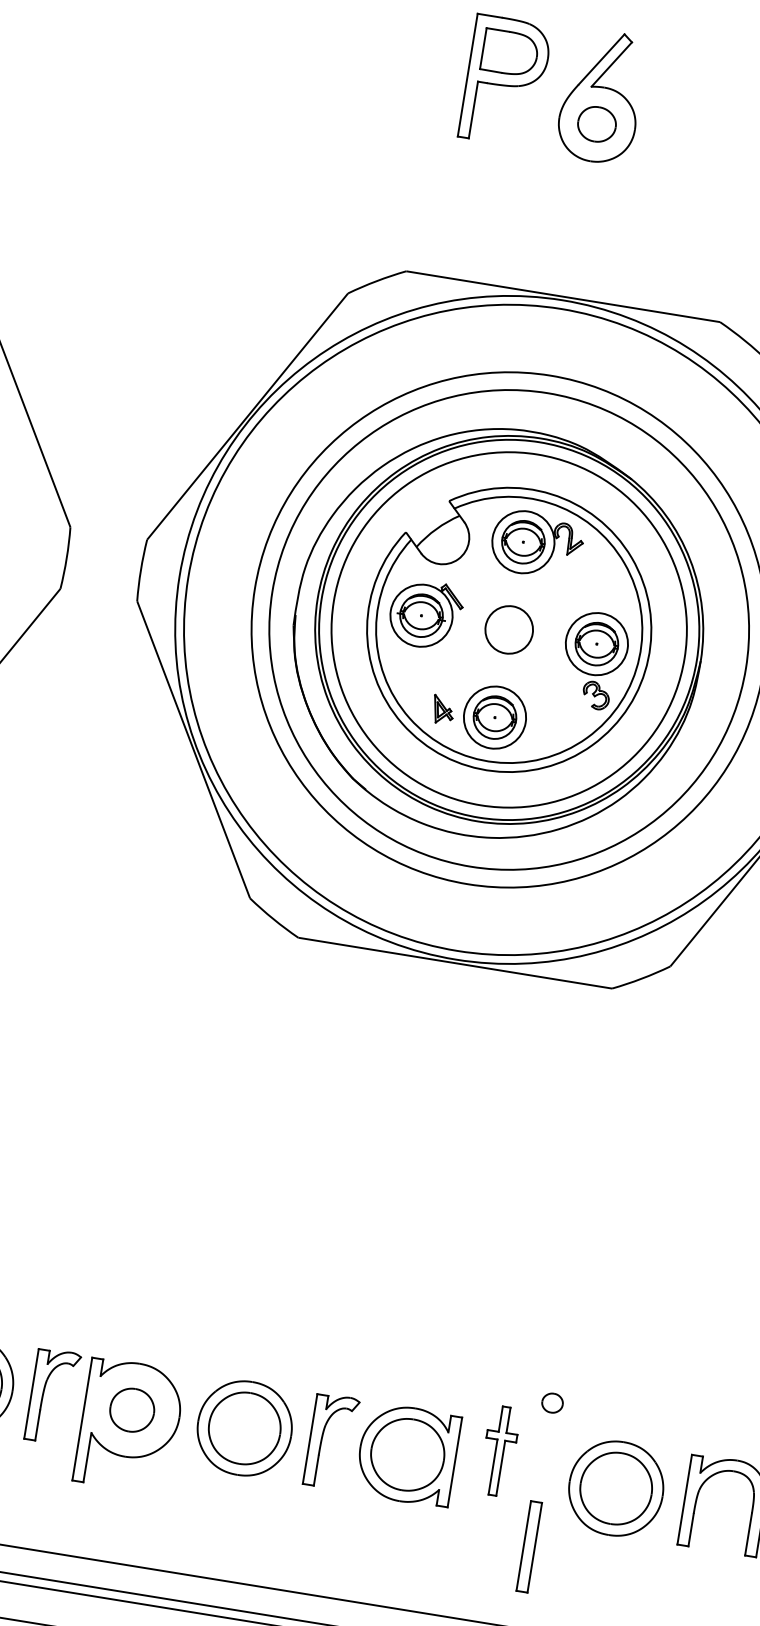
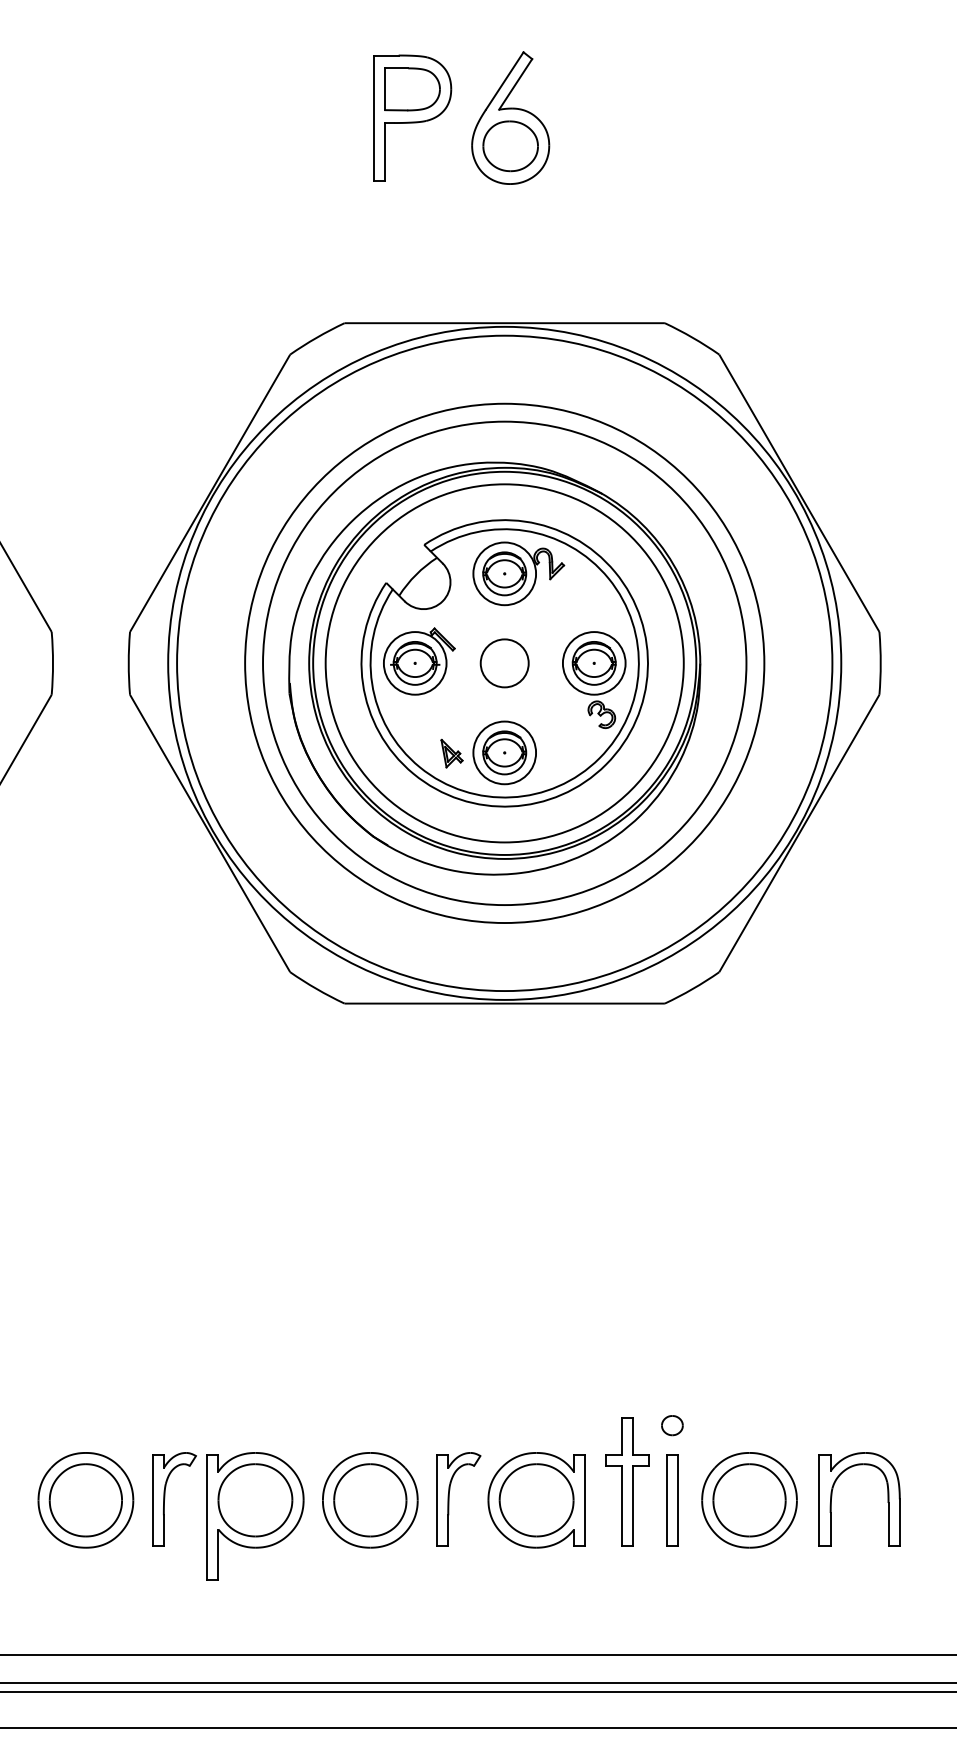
part: (596, 124) -> (510, 146), size x1.43
part: (132, 1410) -> (255, 1500), size x1.67
part: (499, 1450) -> (627, 1481), size x1.43
part: (529, 1547) -> (672, 1500), moved

